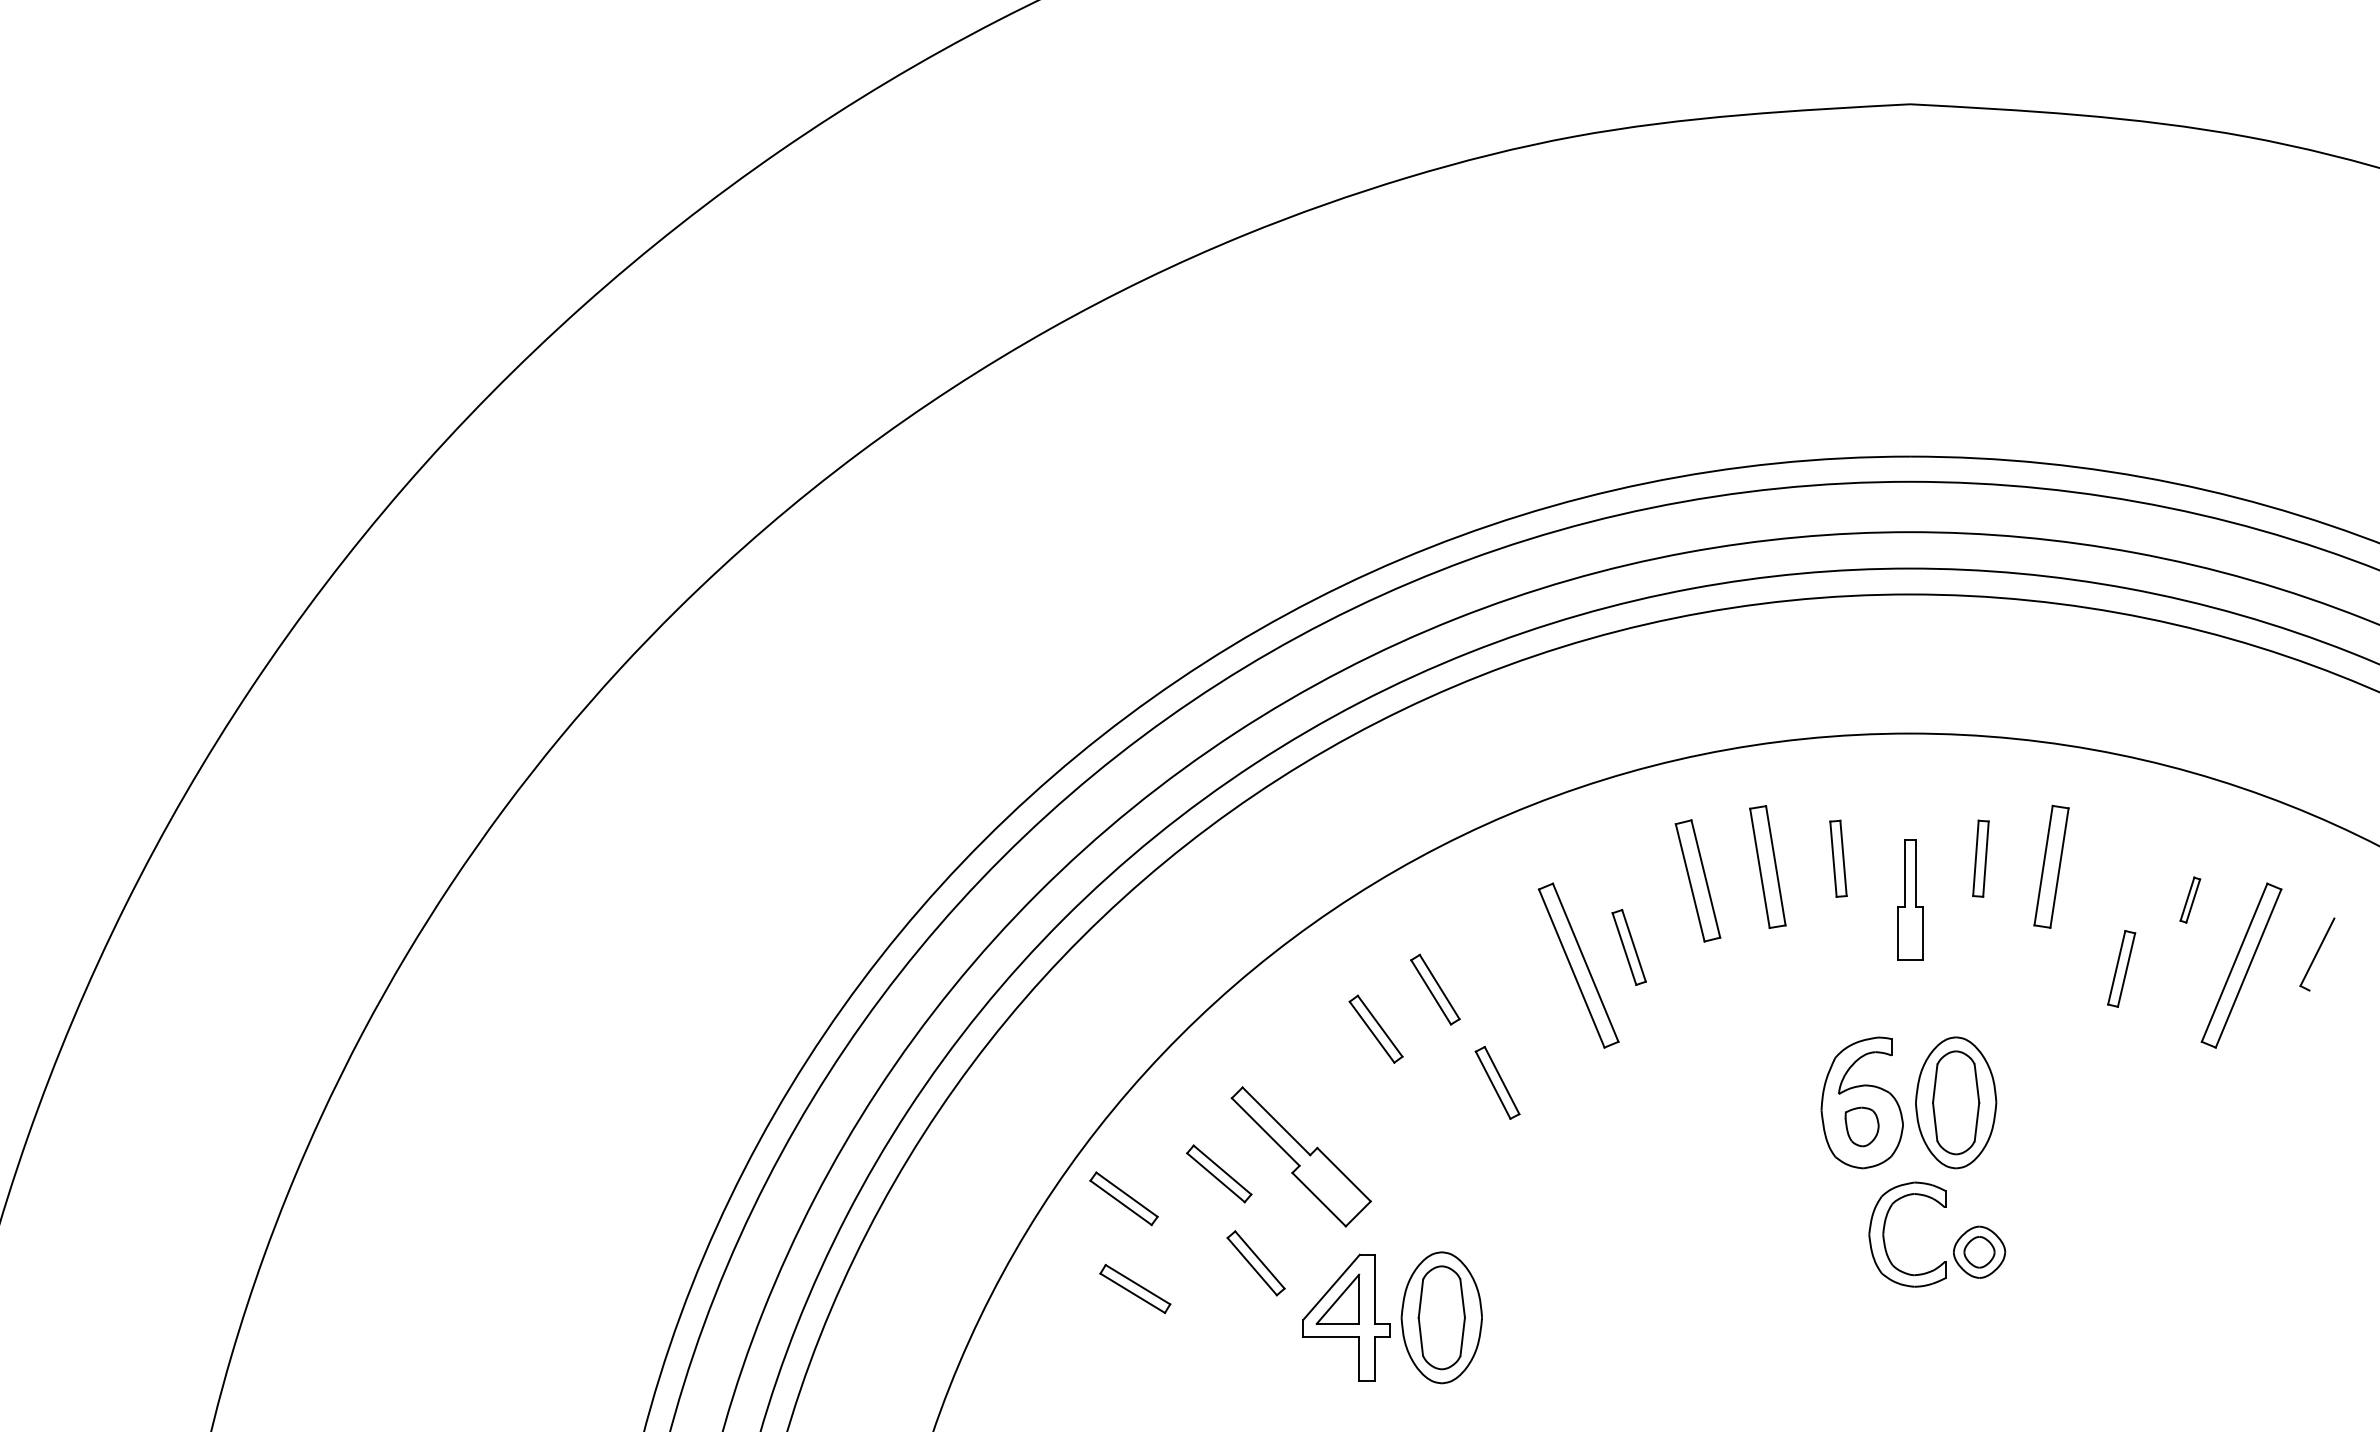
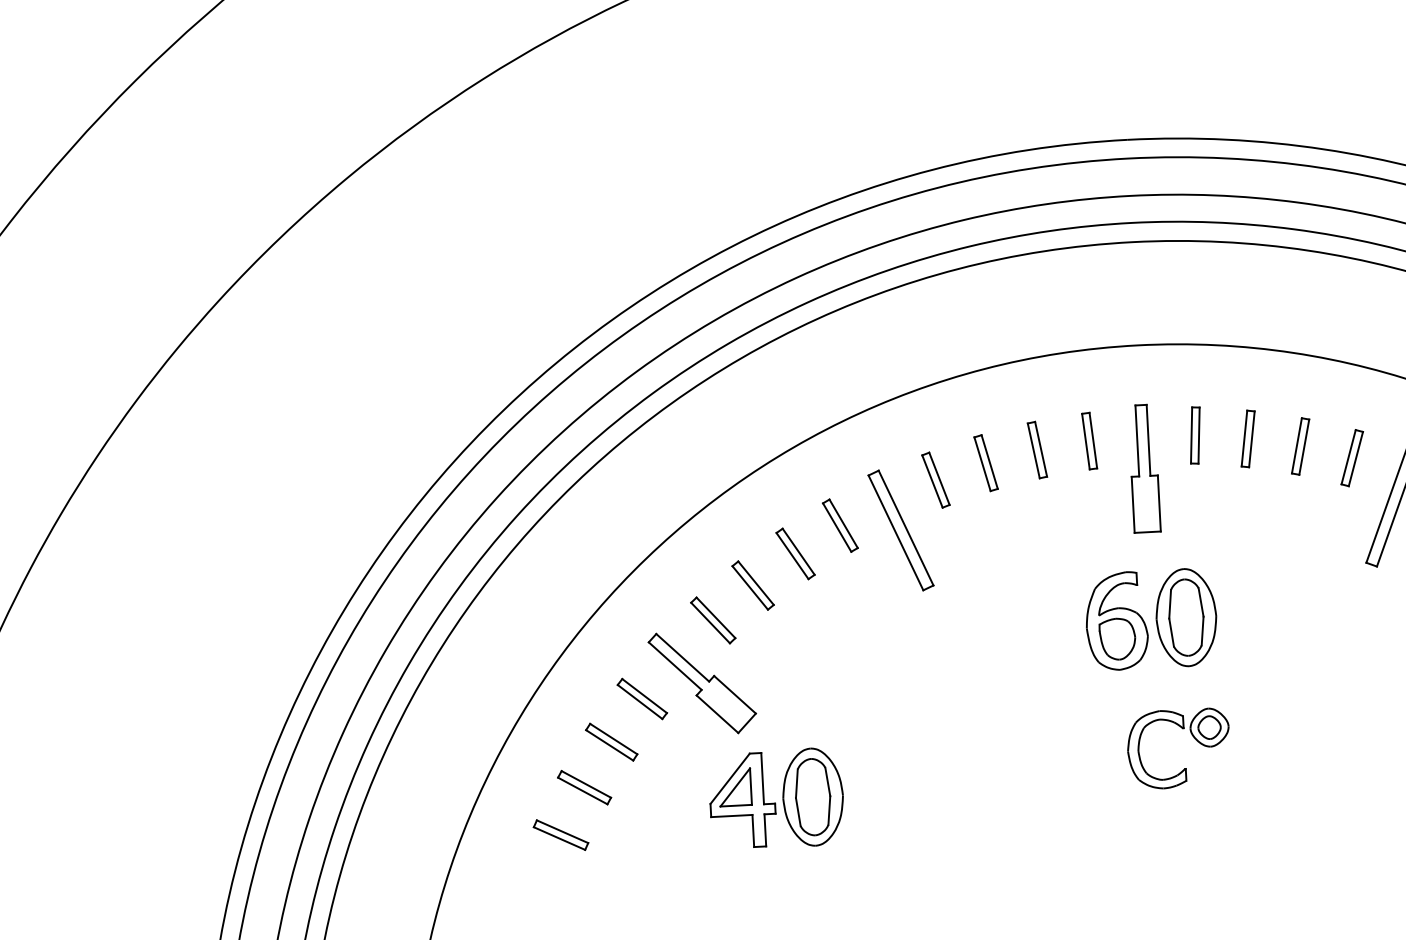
part: (1767, 867) -> (1037, 450), size x0.62
part: (2051, 867) -> (1248, 439), size x0.62
part: (1697, 881) -> (985, 463), size x0.62
part: (1910, 899) -> (1144, 468), size x1.43
part: (2190, 899) -> (1352, 457), size x1.67
part: (1628, 947) -> (935, 480), moved
part: (2121, 968) -> (1300, 446), moved
part: (1497, 1082) -> (840, 525), moved
part: (1861, 1126) -> (1117, 638), size x1.43
part: (1123, 1198) -> (611, 742), moved
part: (1884, 1234) -> (1139, 750), moved
part: (1255, 1263) -> (712, 620), moved
part: (1100, 1350) -> (561, 834), added

